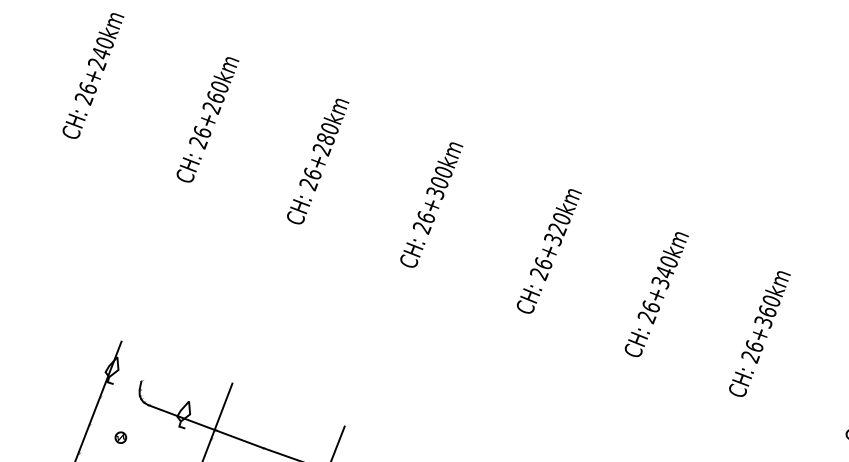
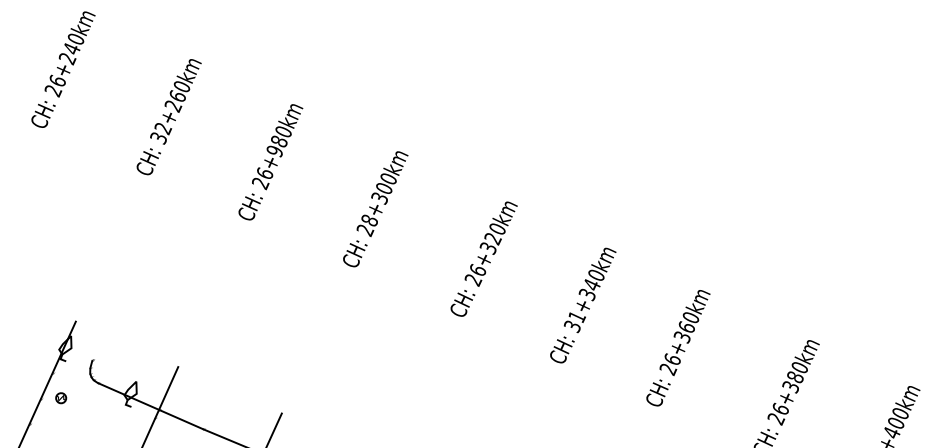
text: (200, 137) -> (161, 133), 26+260km -> 32+260km
text: (321, 151) -> (274, 152), 26+280km -> 26+980km
text: (425, 217) -> (369, 220), 26+300km -> 28+300km
text: (648, 311) -> (574, 321), 26+340km -> 31+340km
part: (121, 437) -> (61, 398), moved

